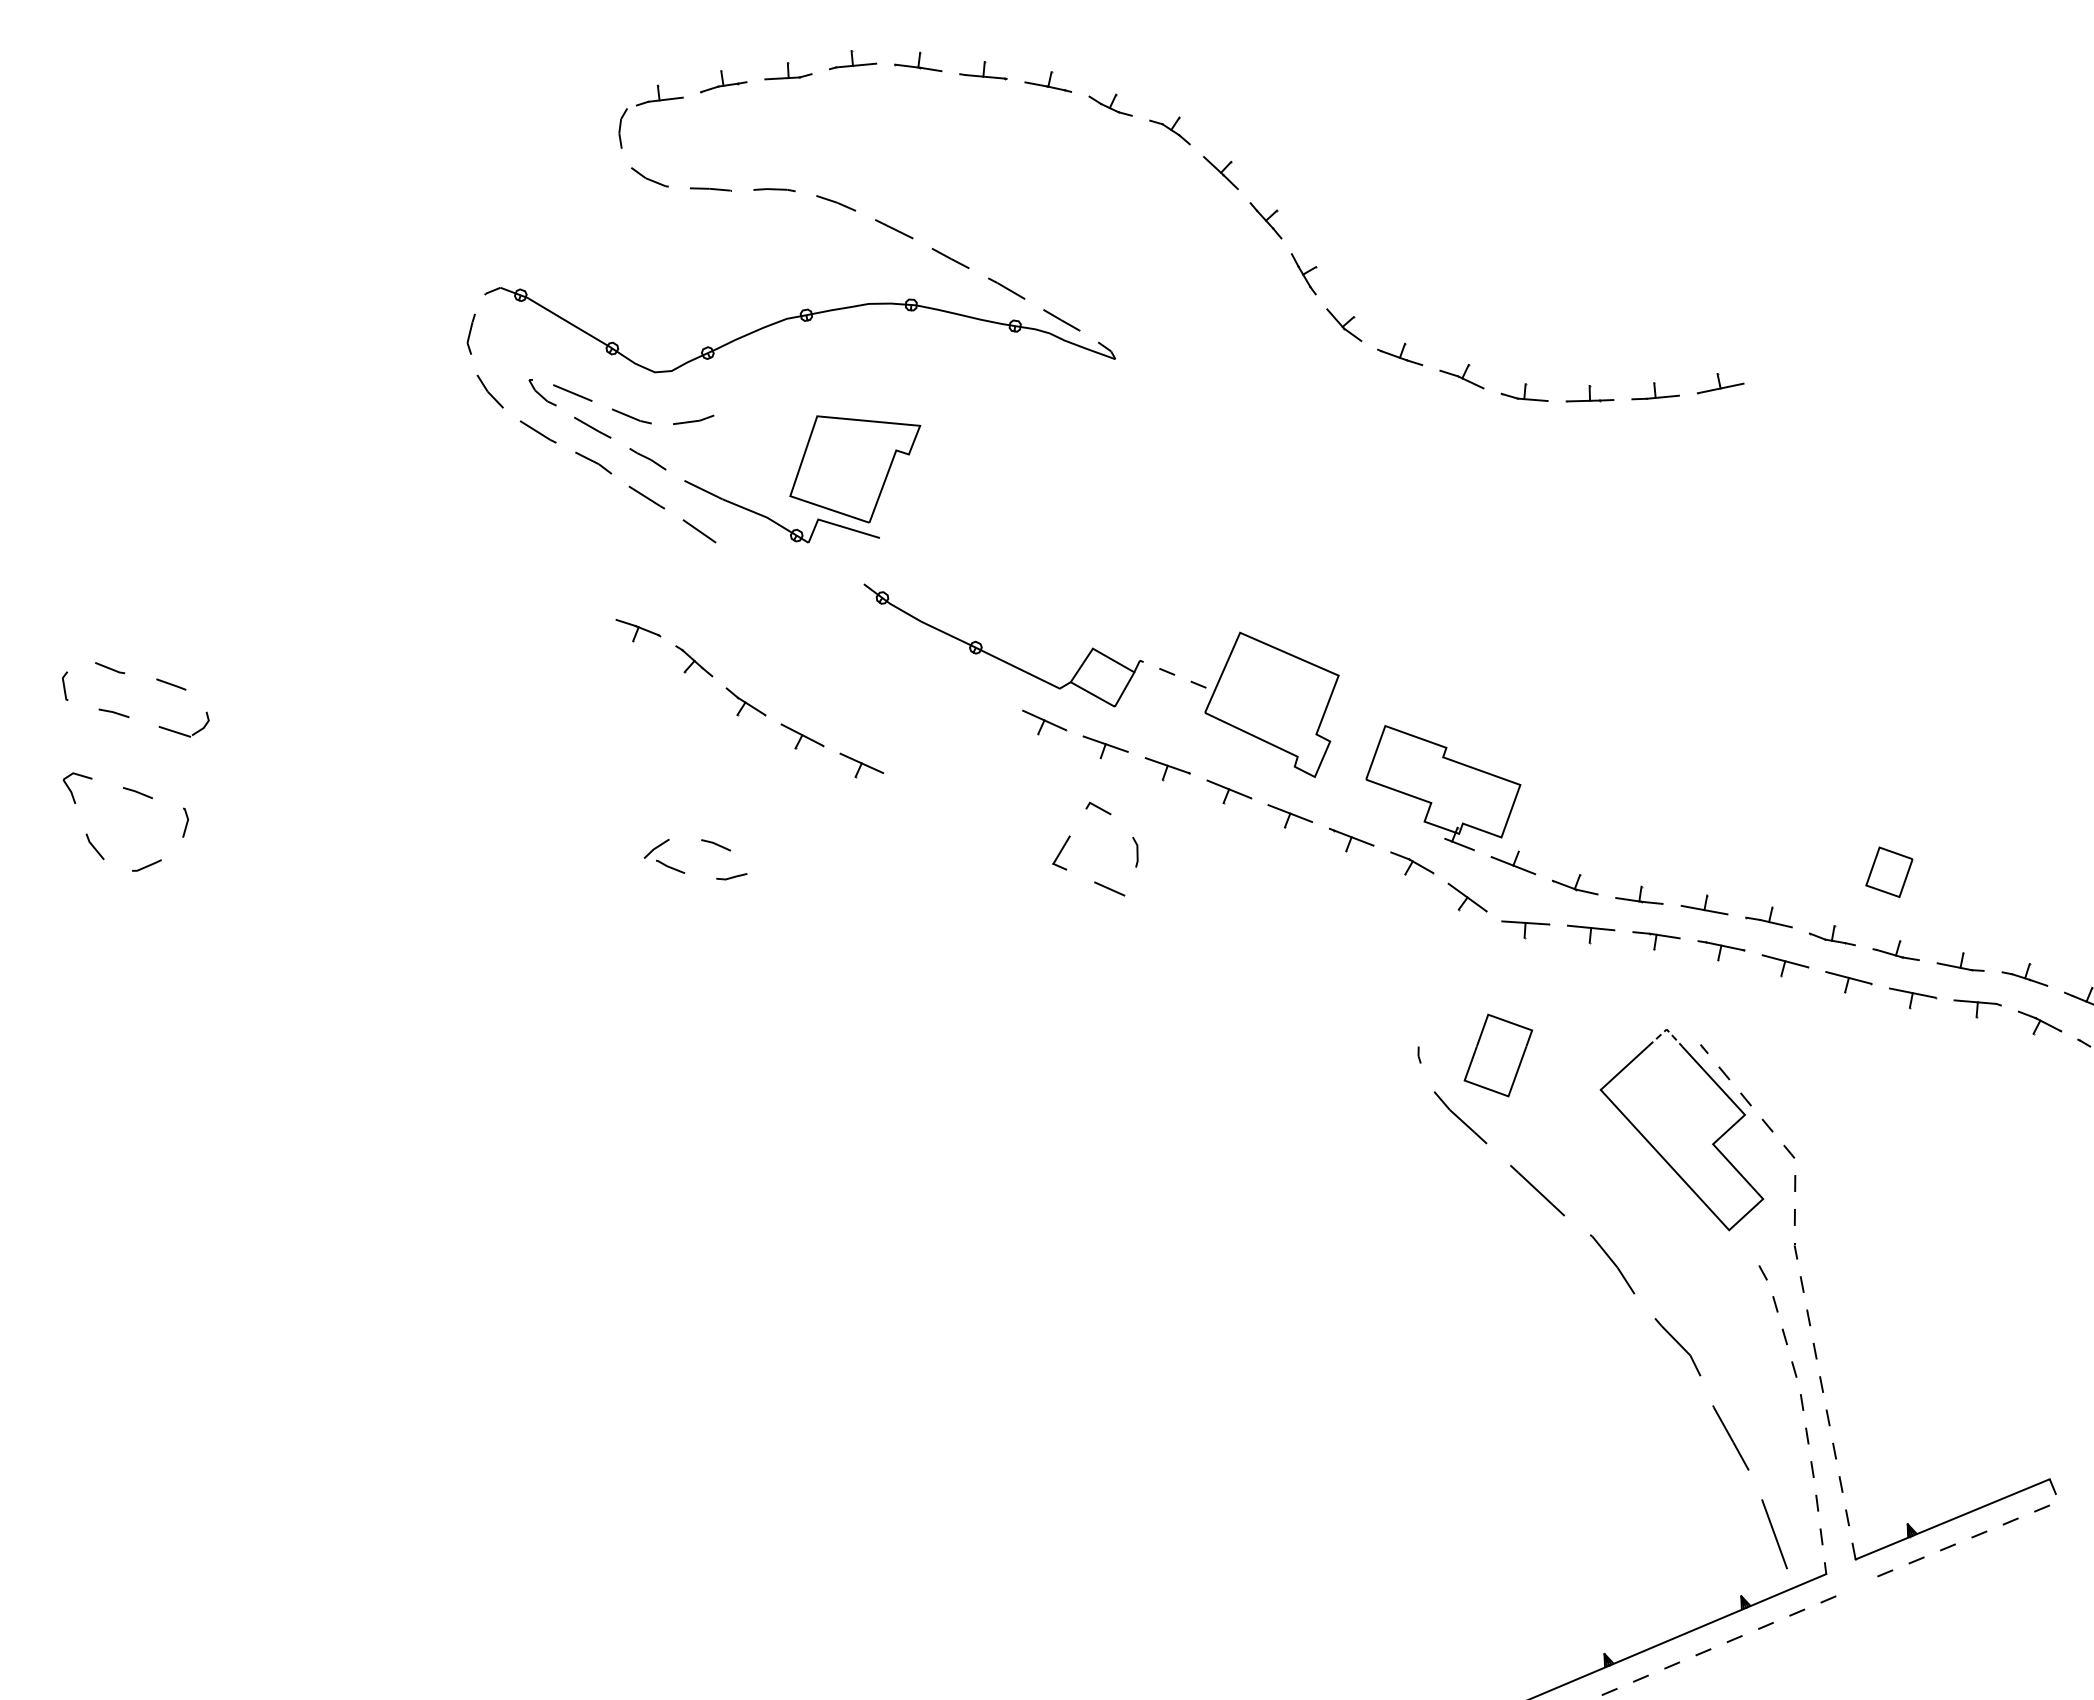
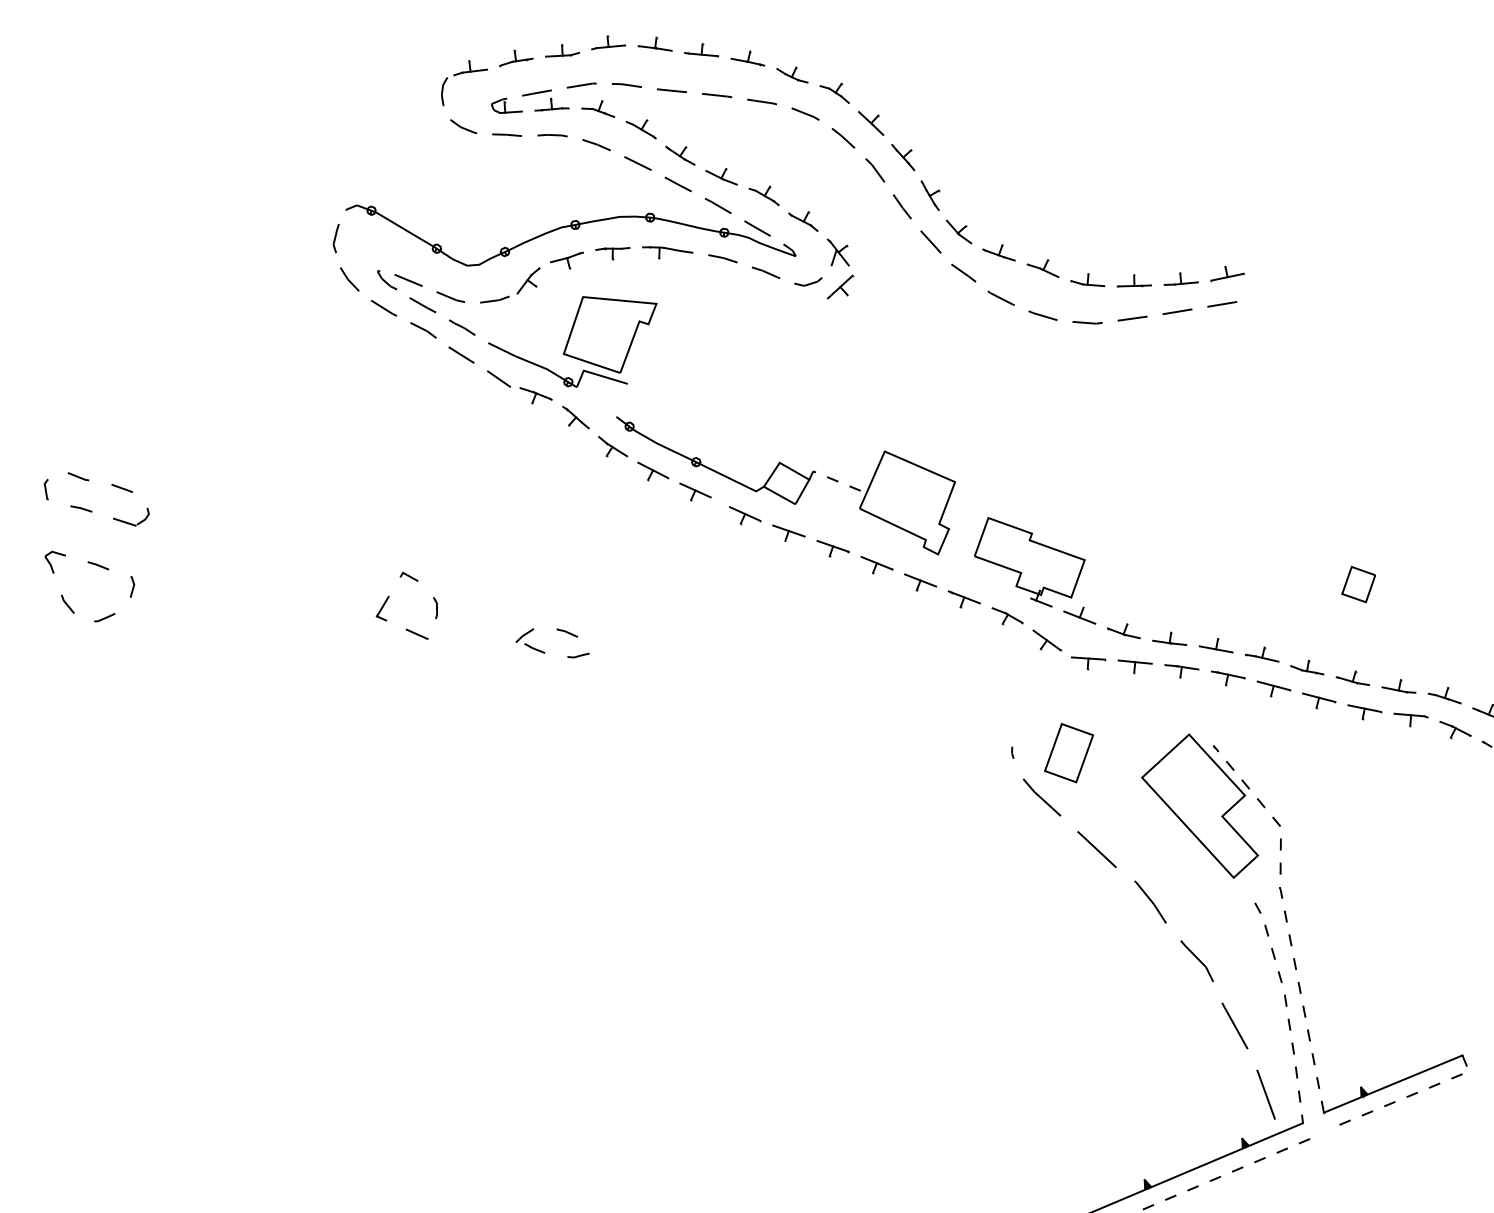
part: (1238, 255) -> (883, 182), added
part: (749, 698) -> (615, 444), moved
part: (1070, 837) -> (389, 597), moved
part: (1889, 871) -> (1358, 584), moved
part: (685, 872) -> (545, 652), moved
line: (1666, 1029) -> (1189, 734), dashed -> solid

